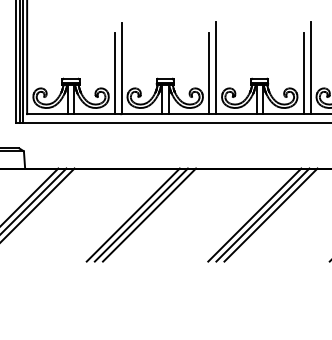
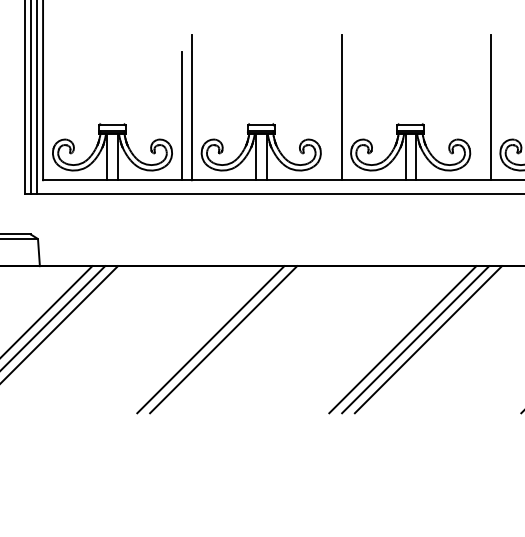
line: (209, 73) -> (331, 116), removed
line: (303, 73) -> (479, 116), removed
line: (149, 214) -> (236, 338), removed

